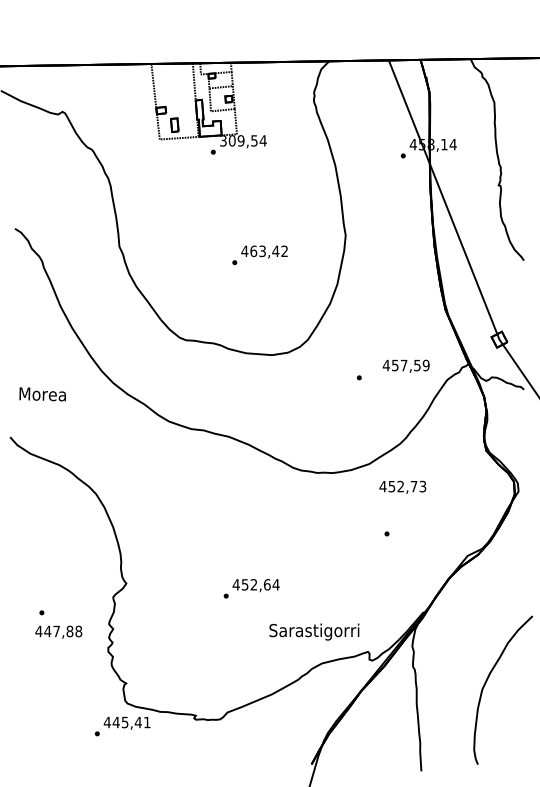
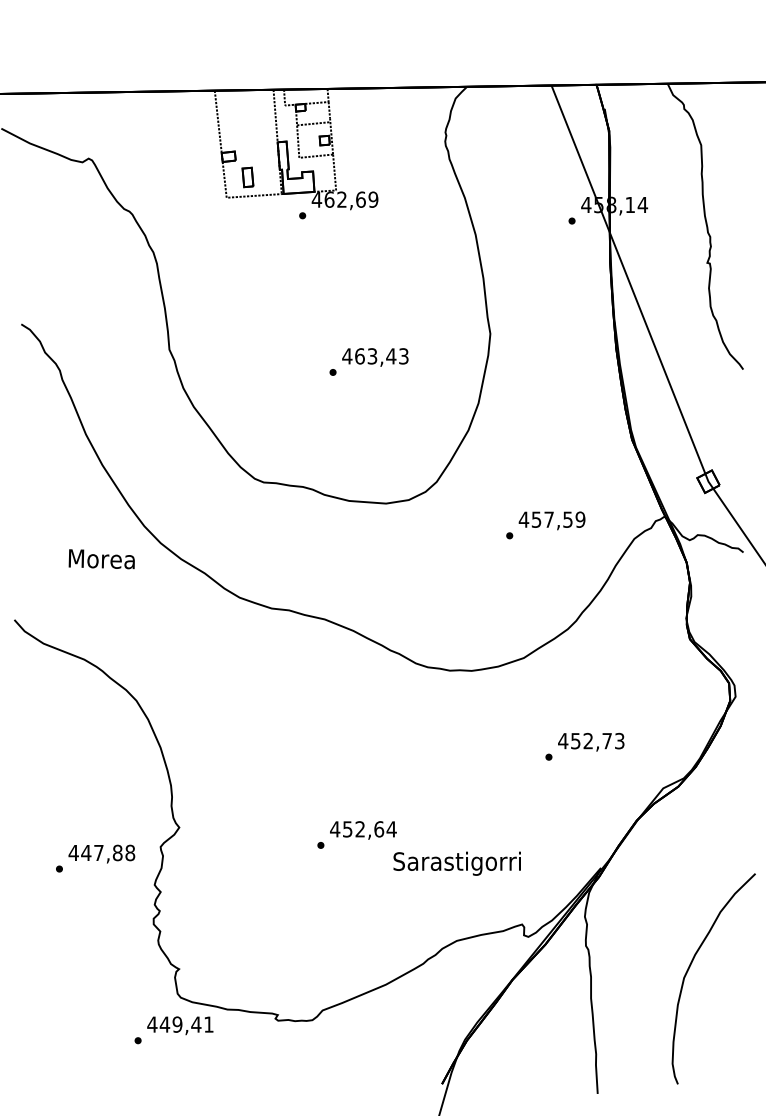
text: (242, 140) -> (343, 199), 309,54 -> 462,69
text: (284, 251) -> (403, 356), 463,42 -> 463,43
text: (405, 365) -> (551, 519), moved
text: (42, 394) -> (101, 559), moved
text: (402, 486) -> (590, 740), moved
text: (58, 631) -> (101, 853), moved
text: (314, 631) -> (457, 862), moved
text: (124, 721) -> (176, 1023), 445,41 -> 449,41

